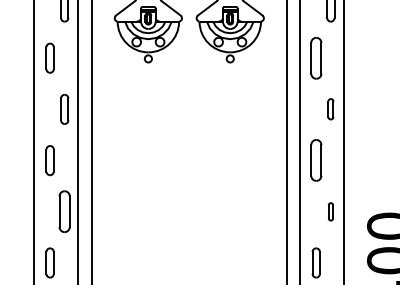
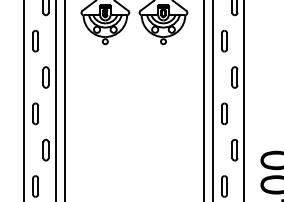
part: (315, 57) -> (223, 40), size x0.71
part: (330, 108) -> (234, 76), size x1.43
part: (315, 160) -> (223, 113), size x0.71
part: (64, 211) -> (45, 149), size x0.71
part: (330, 211) -> (234, 149), size x1.67

